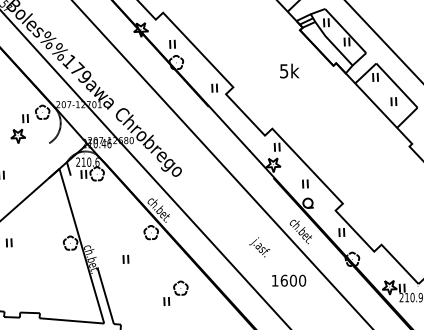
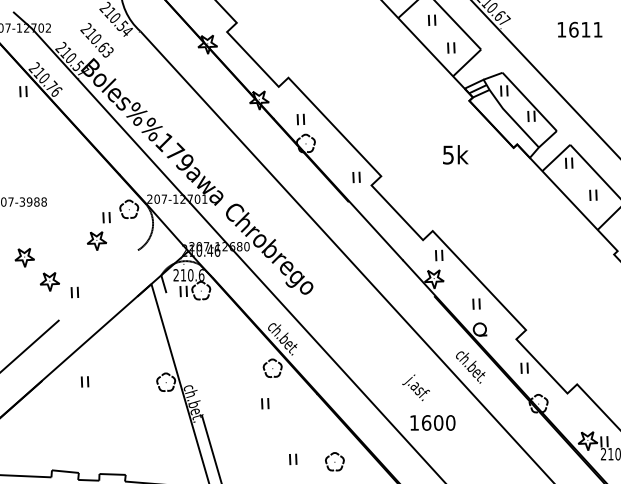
part: (126, 259) -> (265, 403), moved
text: (288, 280) -> (432, 422), moved
part: (180, 287) -> (334, 461), moved

